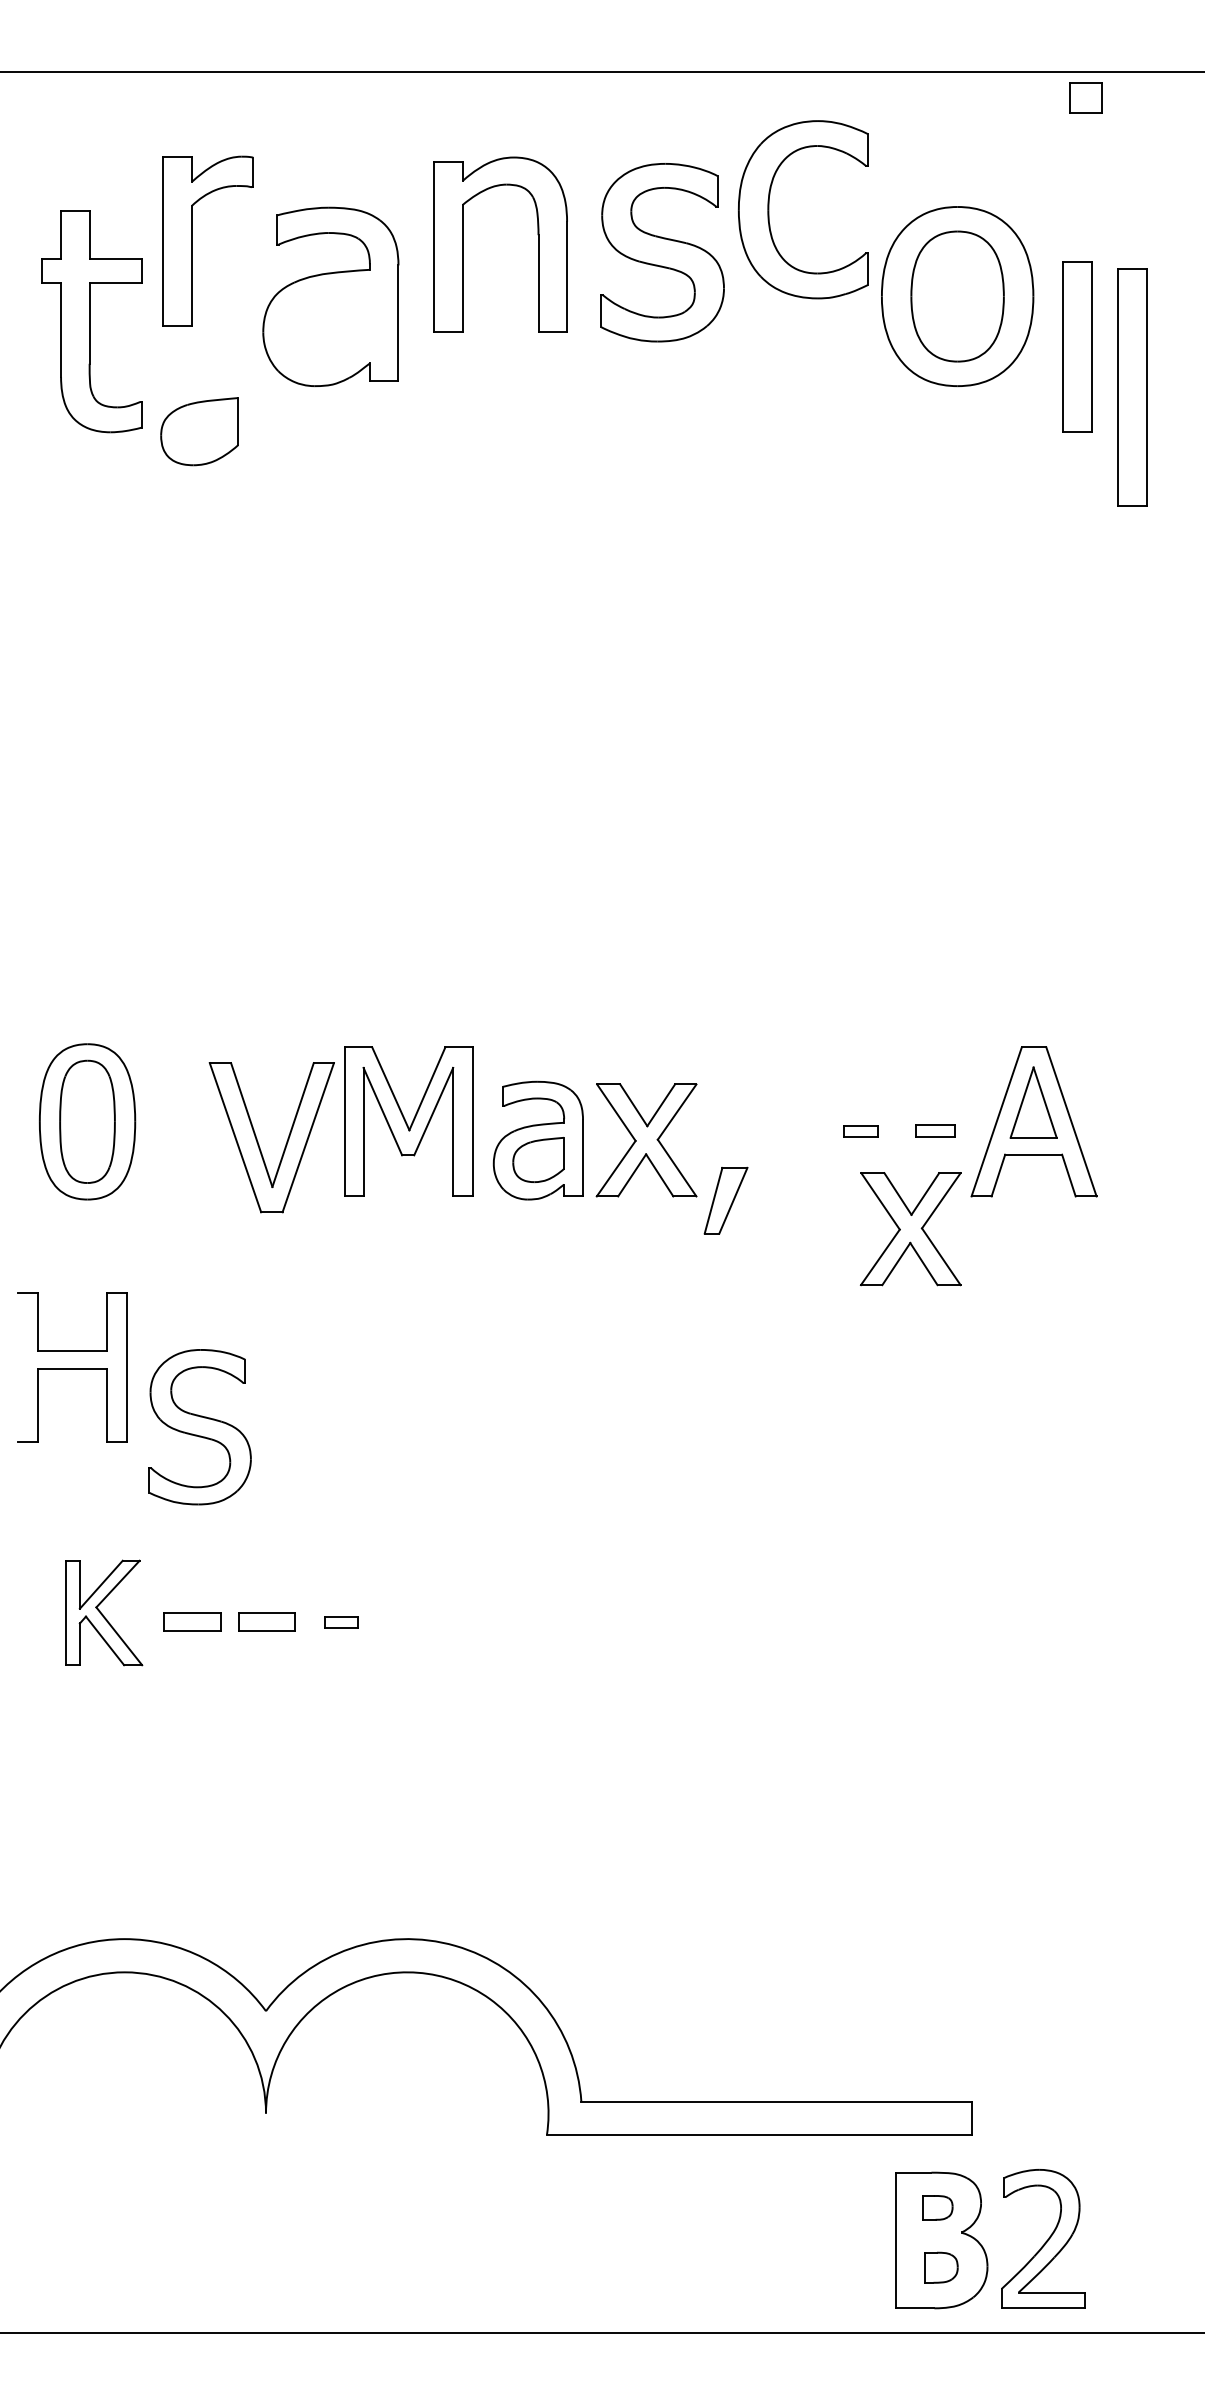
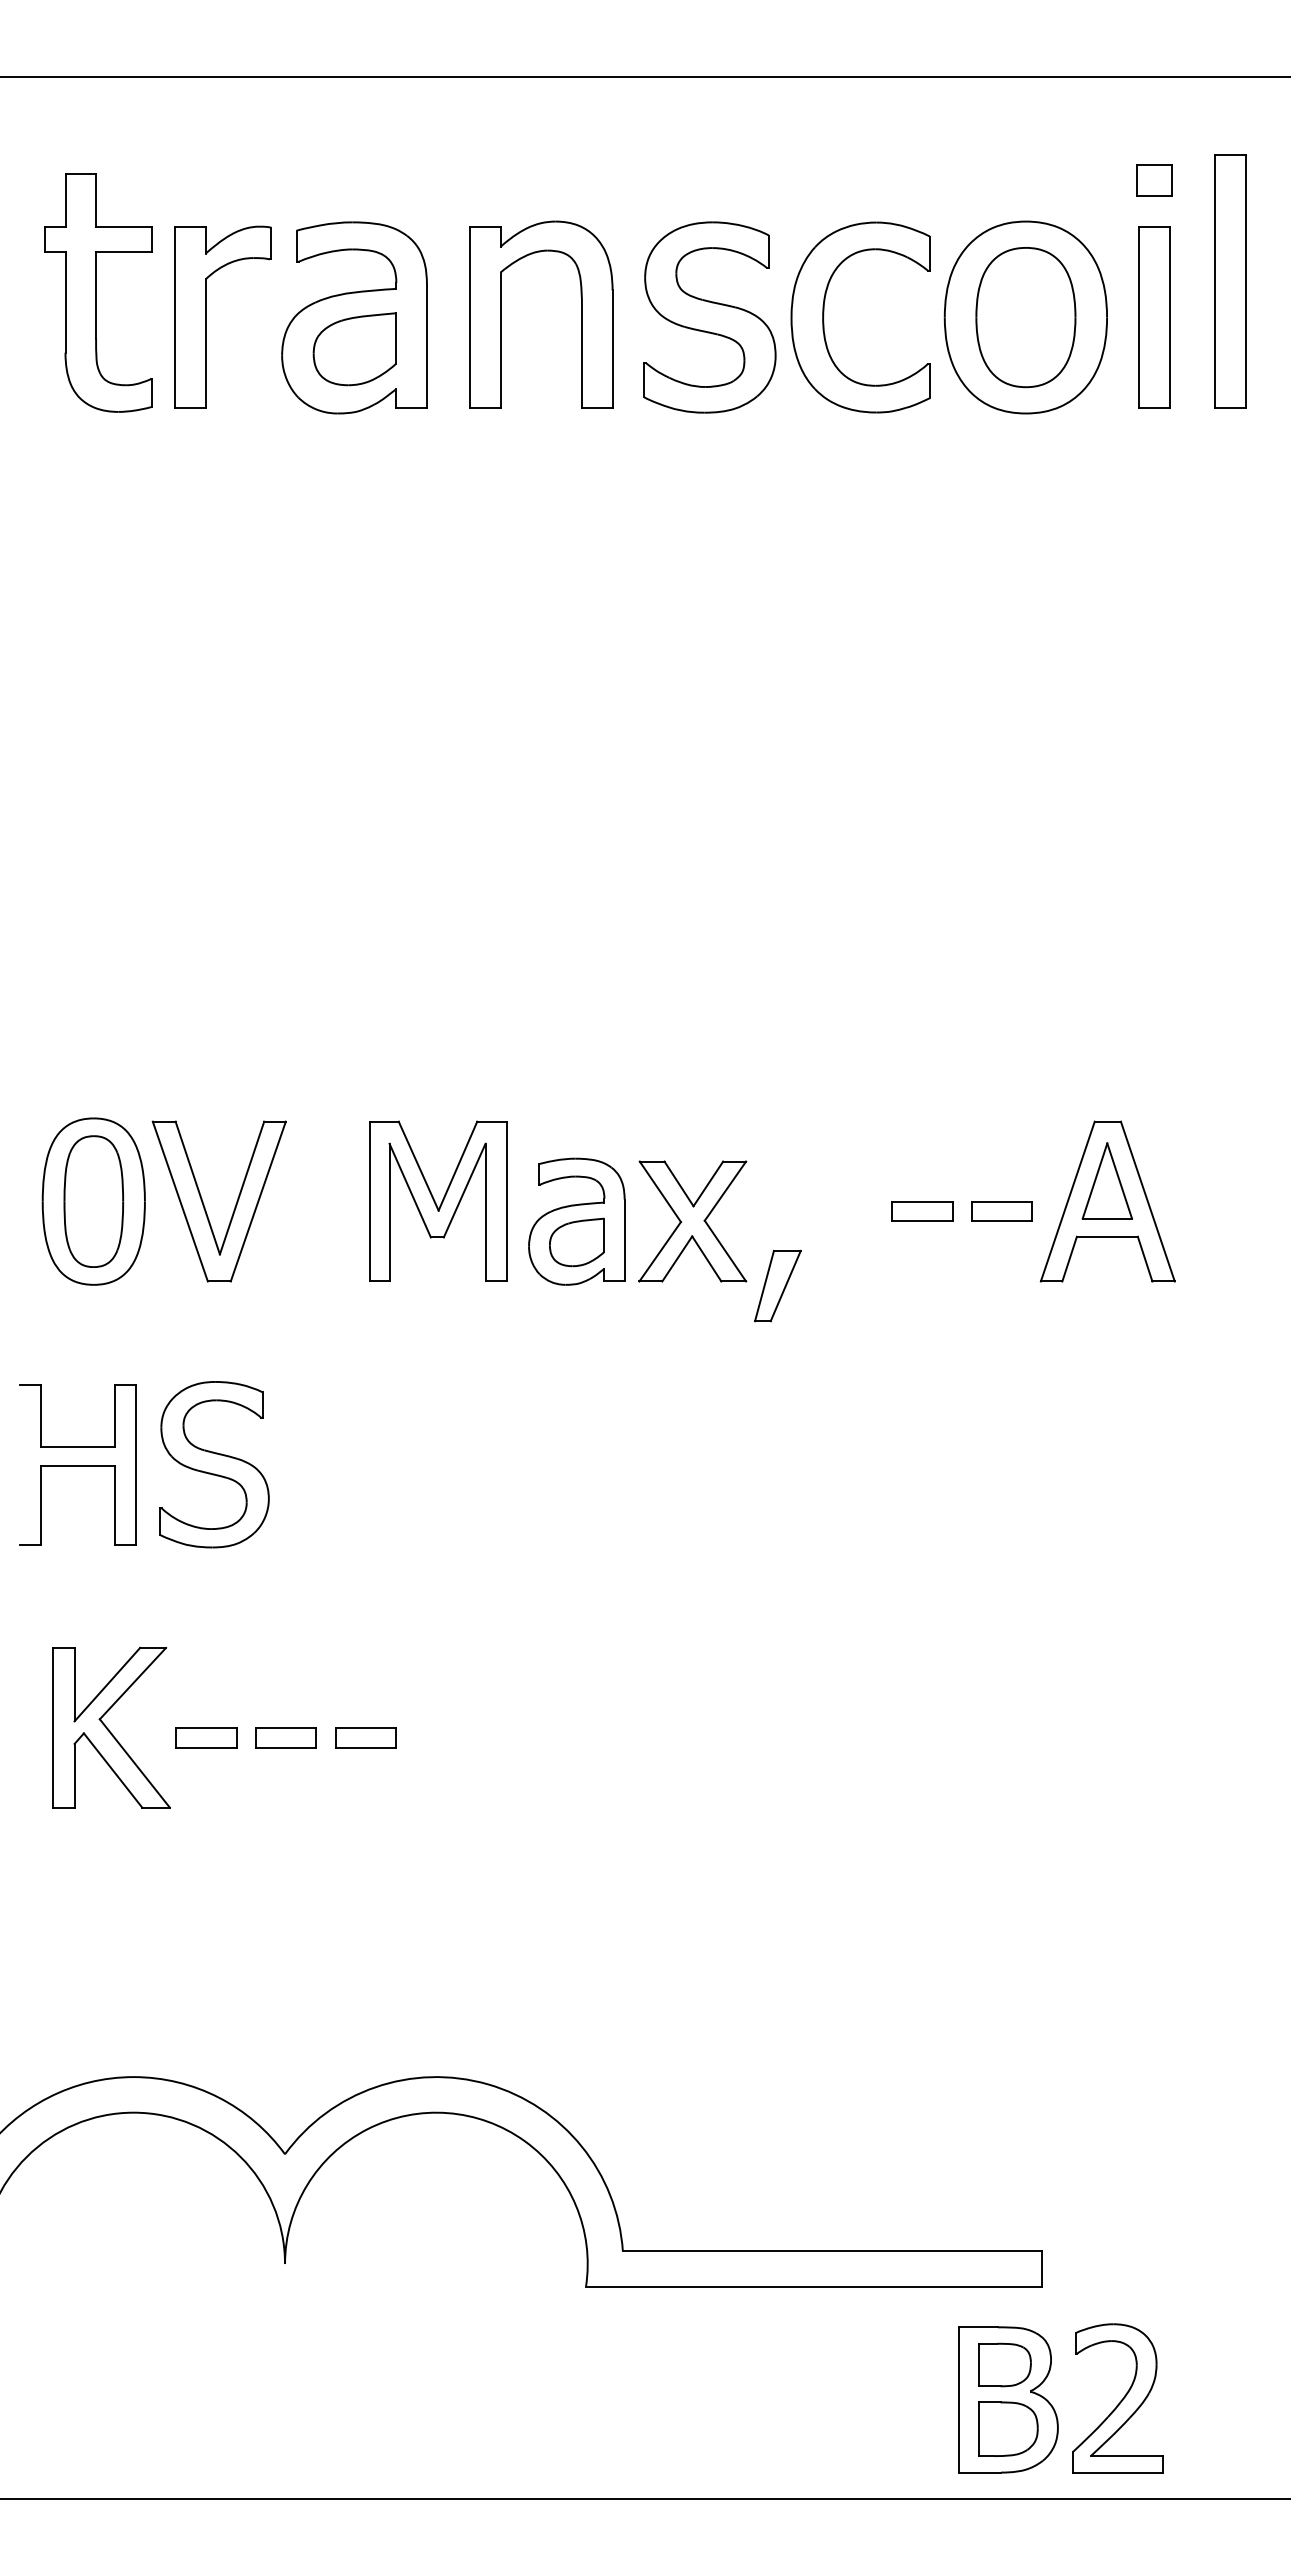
part: (1086, 97) -> (1154, 180), moved
part: (769, 207) -> (824, 315), moved
part: (192, 240) -> (206, 316), moved
part: (463, 244) -> (501, 314), moved
part: (662, 252) -> (709, 317), moved
part: (91, 320) -> (98, 292), moved
part: (1077, 346) -> (1154, 317), moved
part: (1132, 387) -> (1230, 281), moved
part: (199, 431) -> (354, 349), moved
part: (861, 1131) -> (922, 1211), size x1.67
part: (934, 1131) -> (1001, 1211), size x1.43
part: (258, 1140) -> (204, 1204), moved
part: (910, 1229) -> (975, 1316), removed
part: (200, 1427) -> (214, 1464), moved
part: (104, 1612) -> (111, 1727), size x1.43
part: (341, 1622) -> (365, 1737), size x1.67
part: (937, 2207) -> (1004, 2364), size x1.67
part: (941, 2267) -> (1008, 2428), size x1.67

